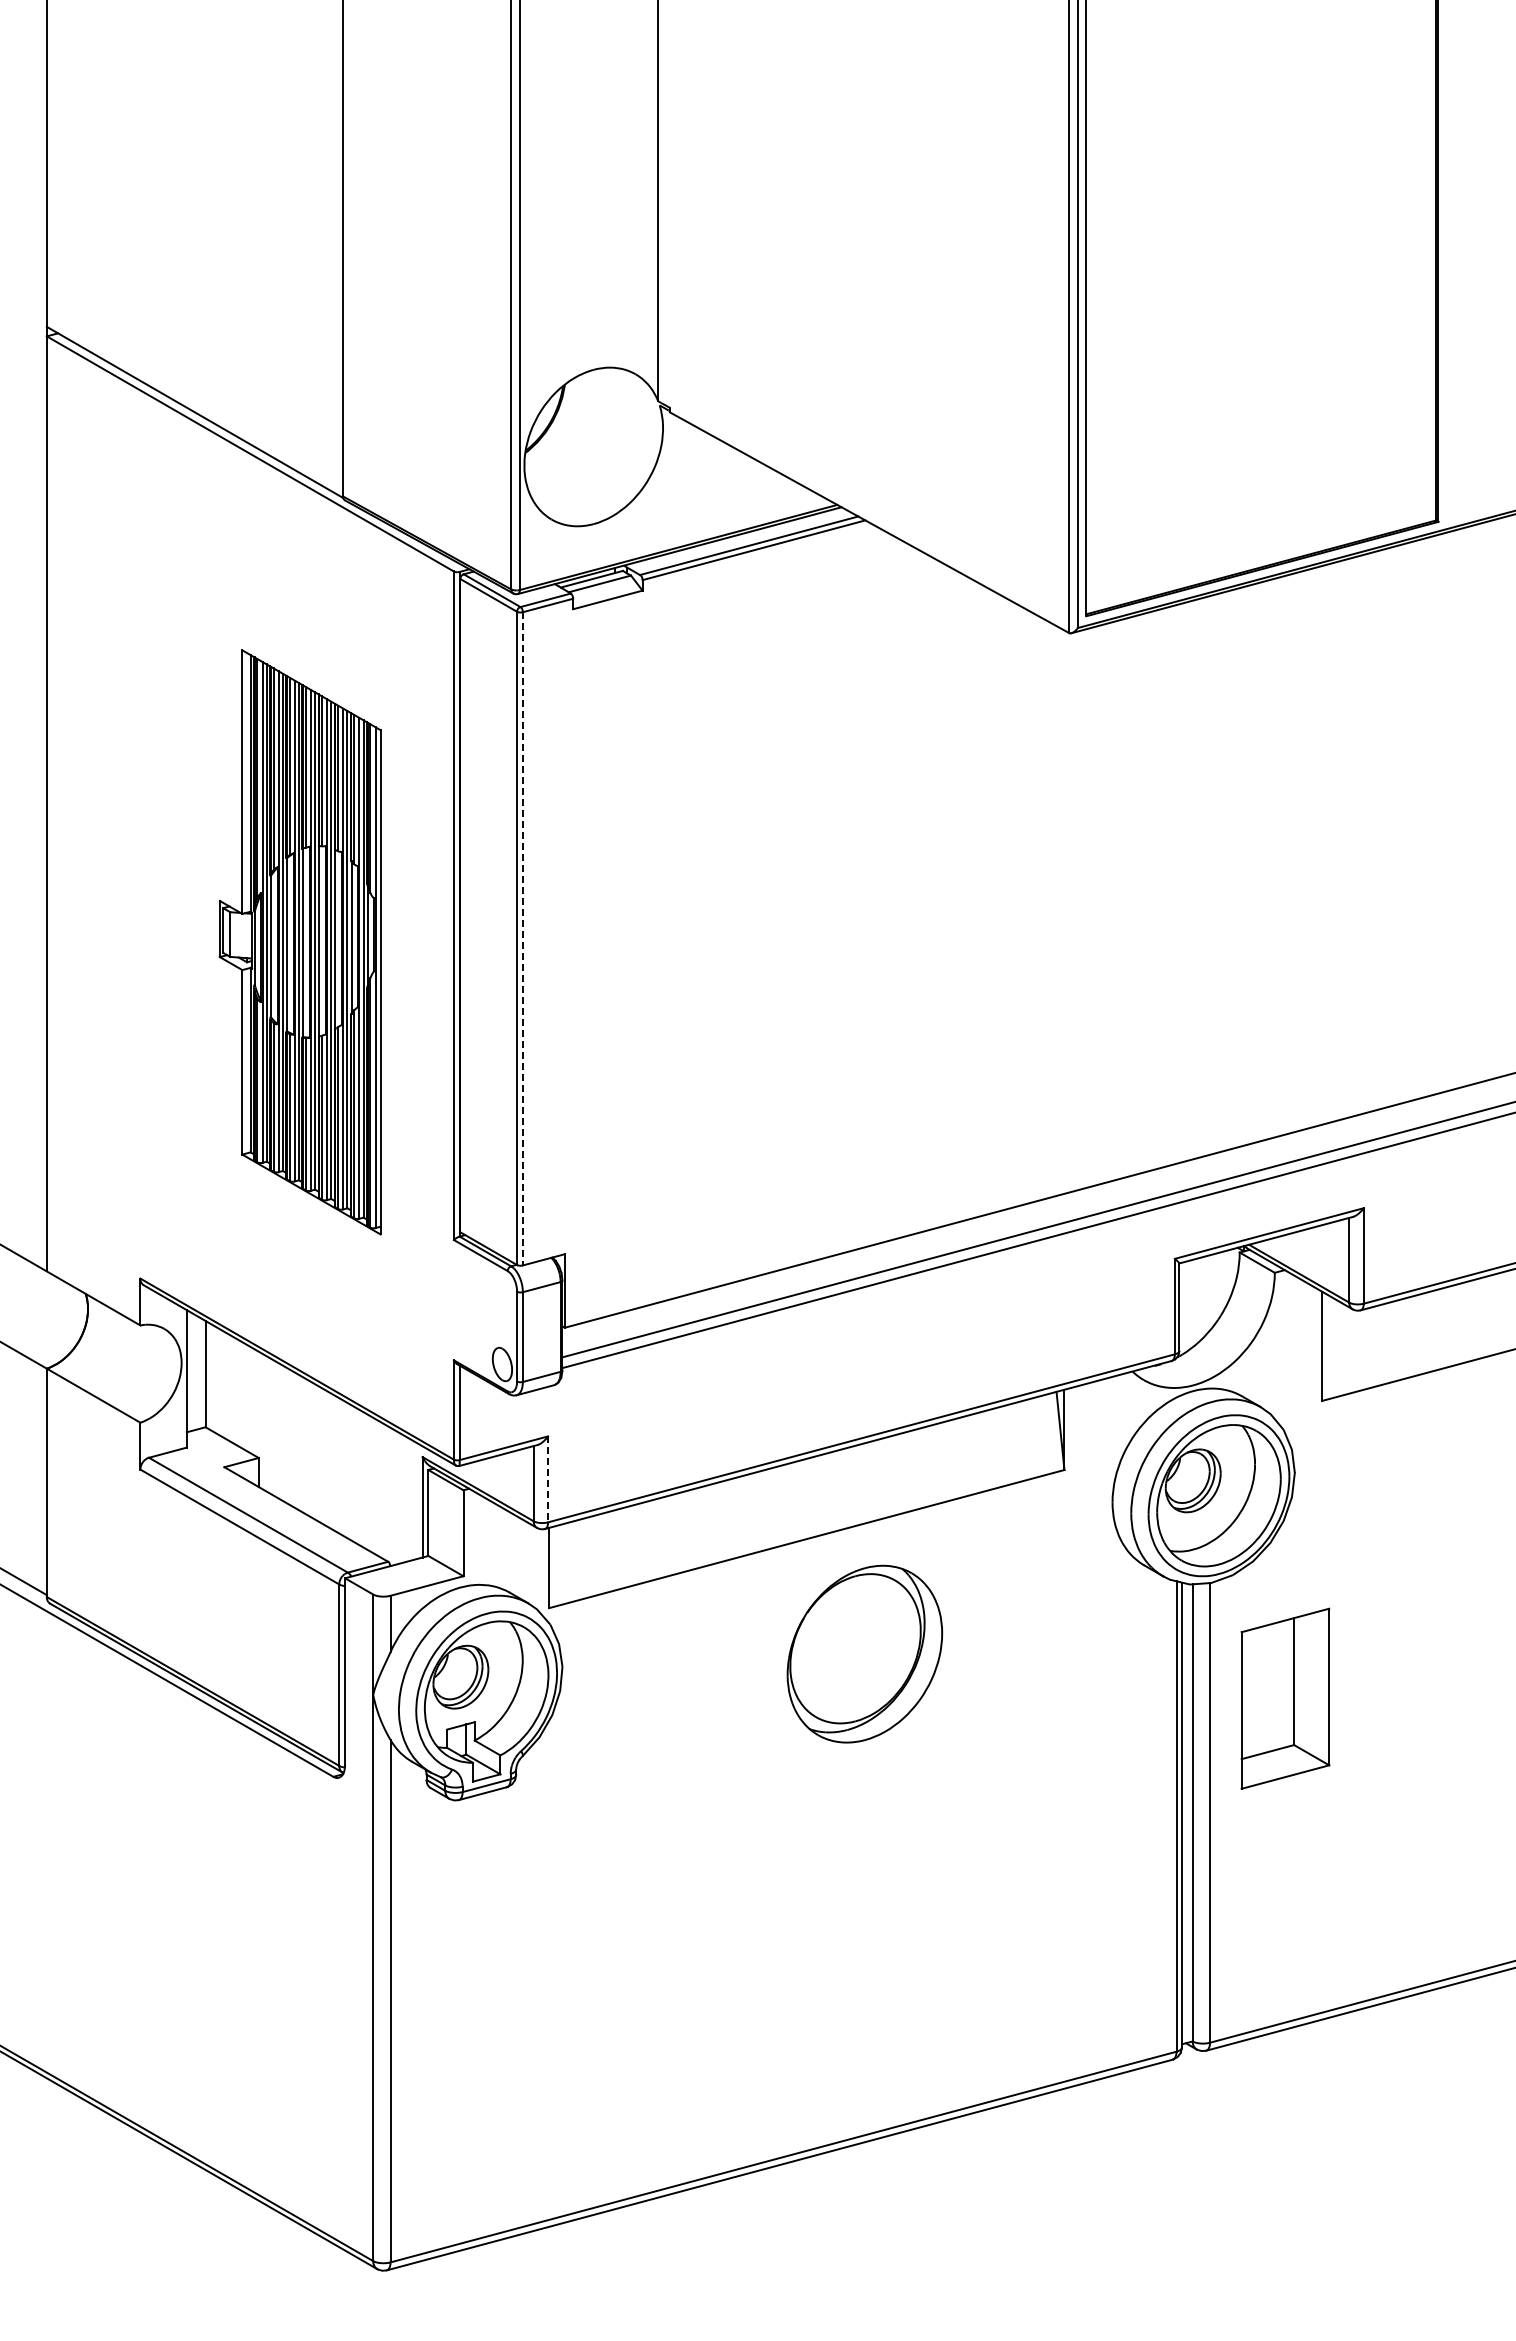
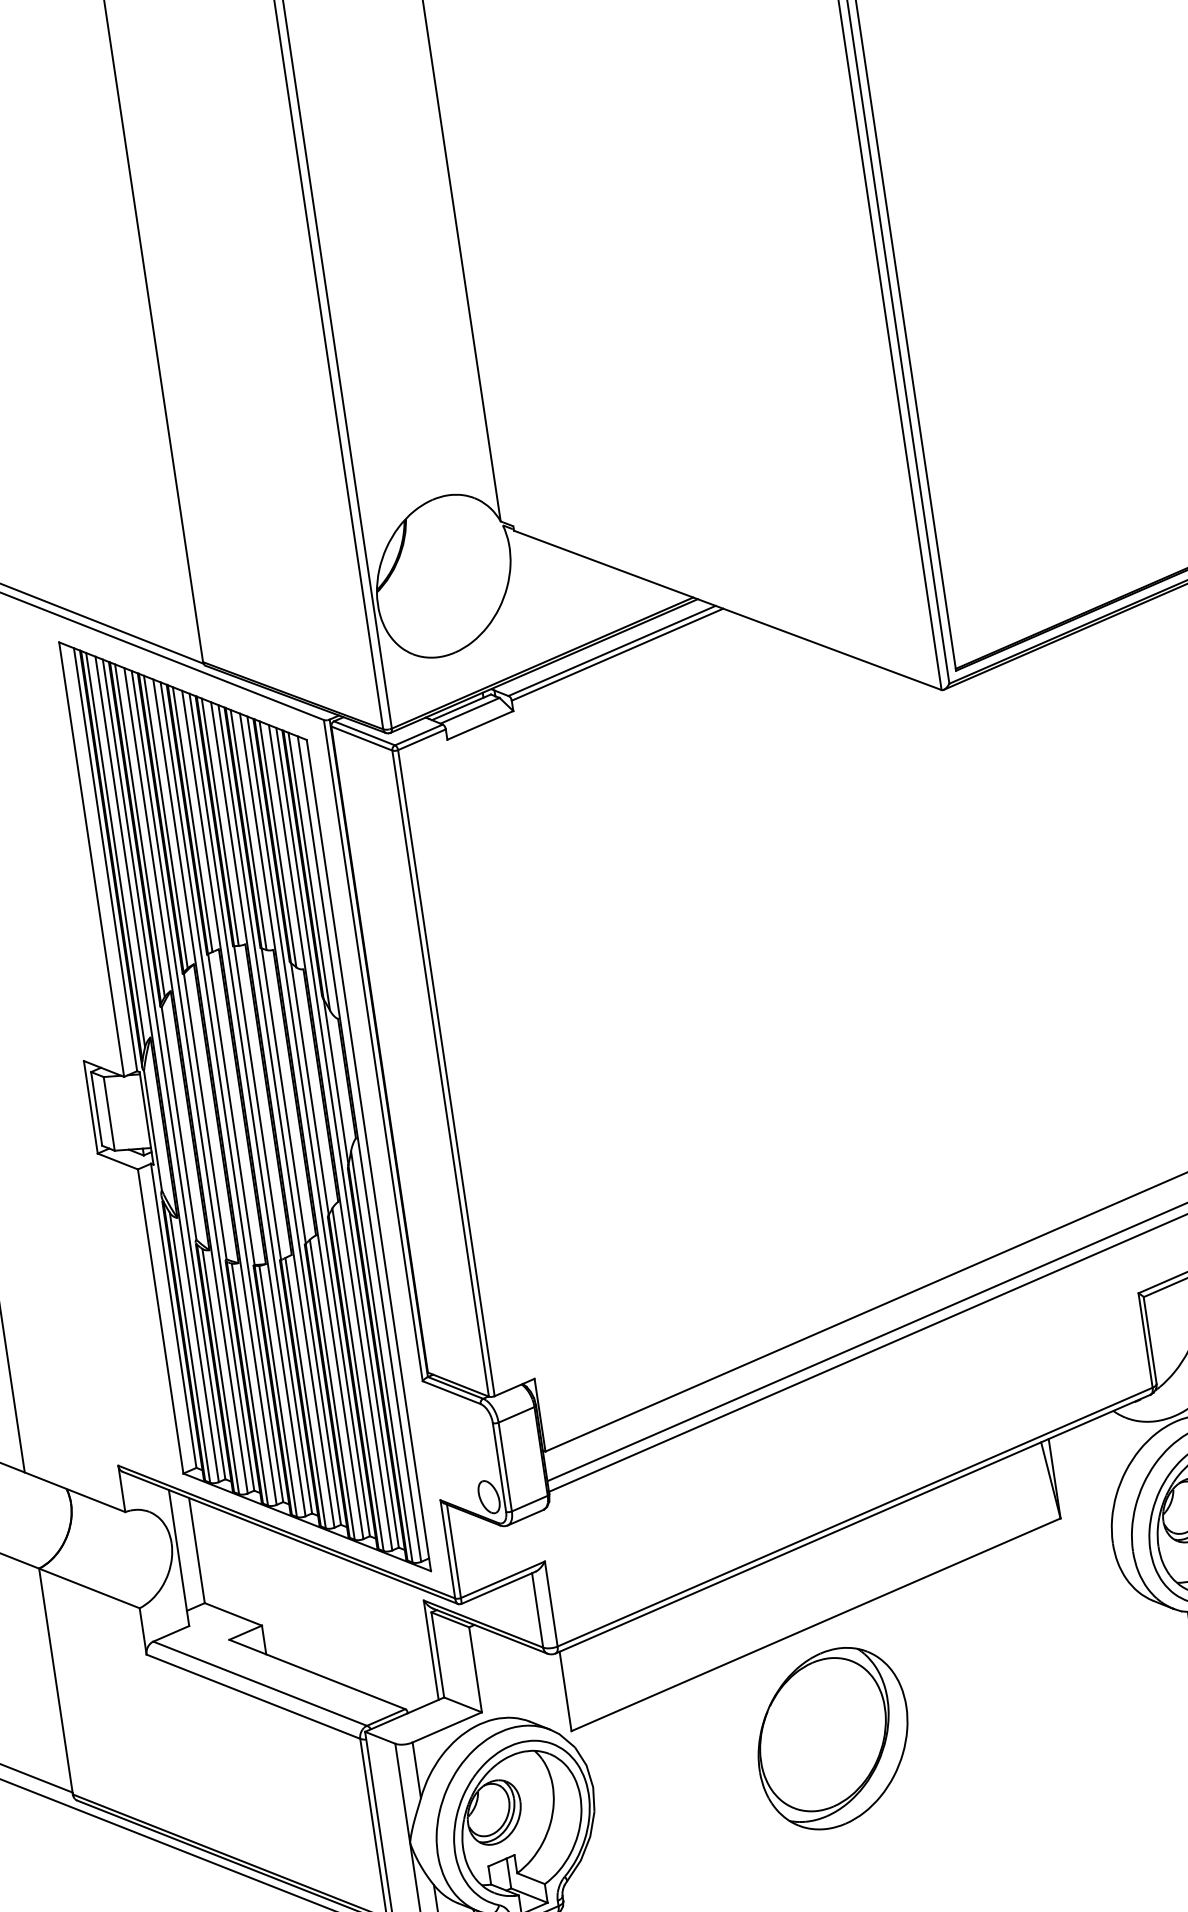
line: (522, 938) -> (445, 1072), dashed -> solid
part: (300, 942) -> (227, 1109), size x1.67
line: (548, 1479) -> (551, 1604), dashed -> solid
part: (864, 1653) -> (832, 1738), moved

